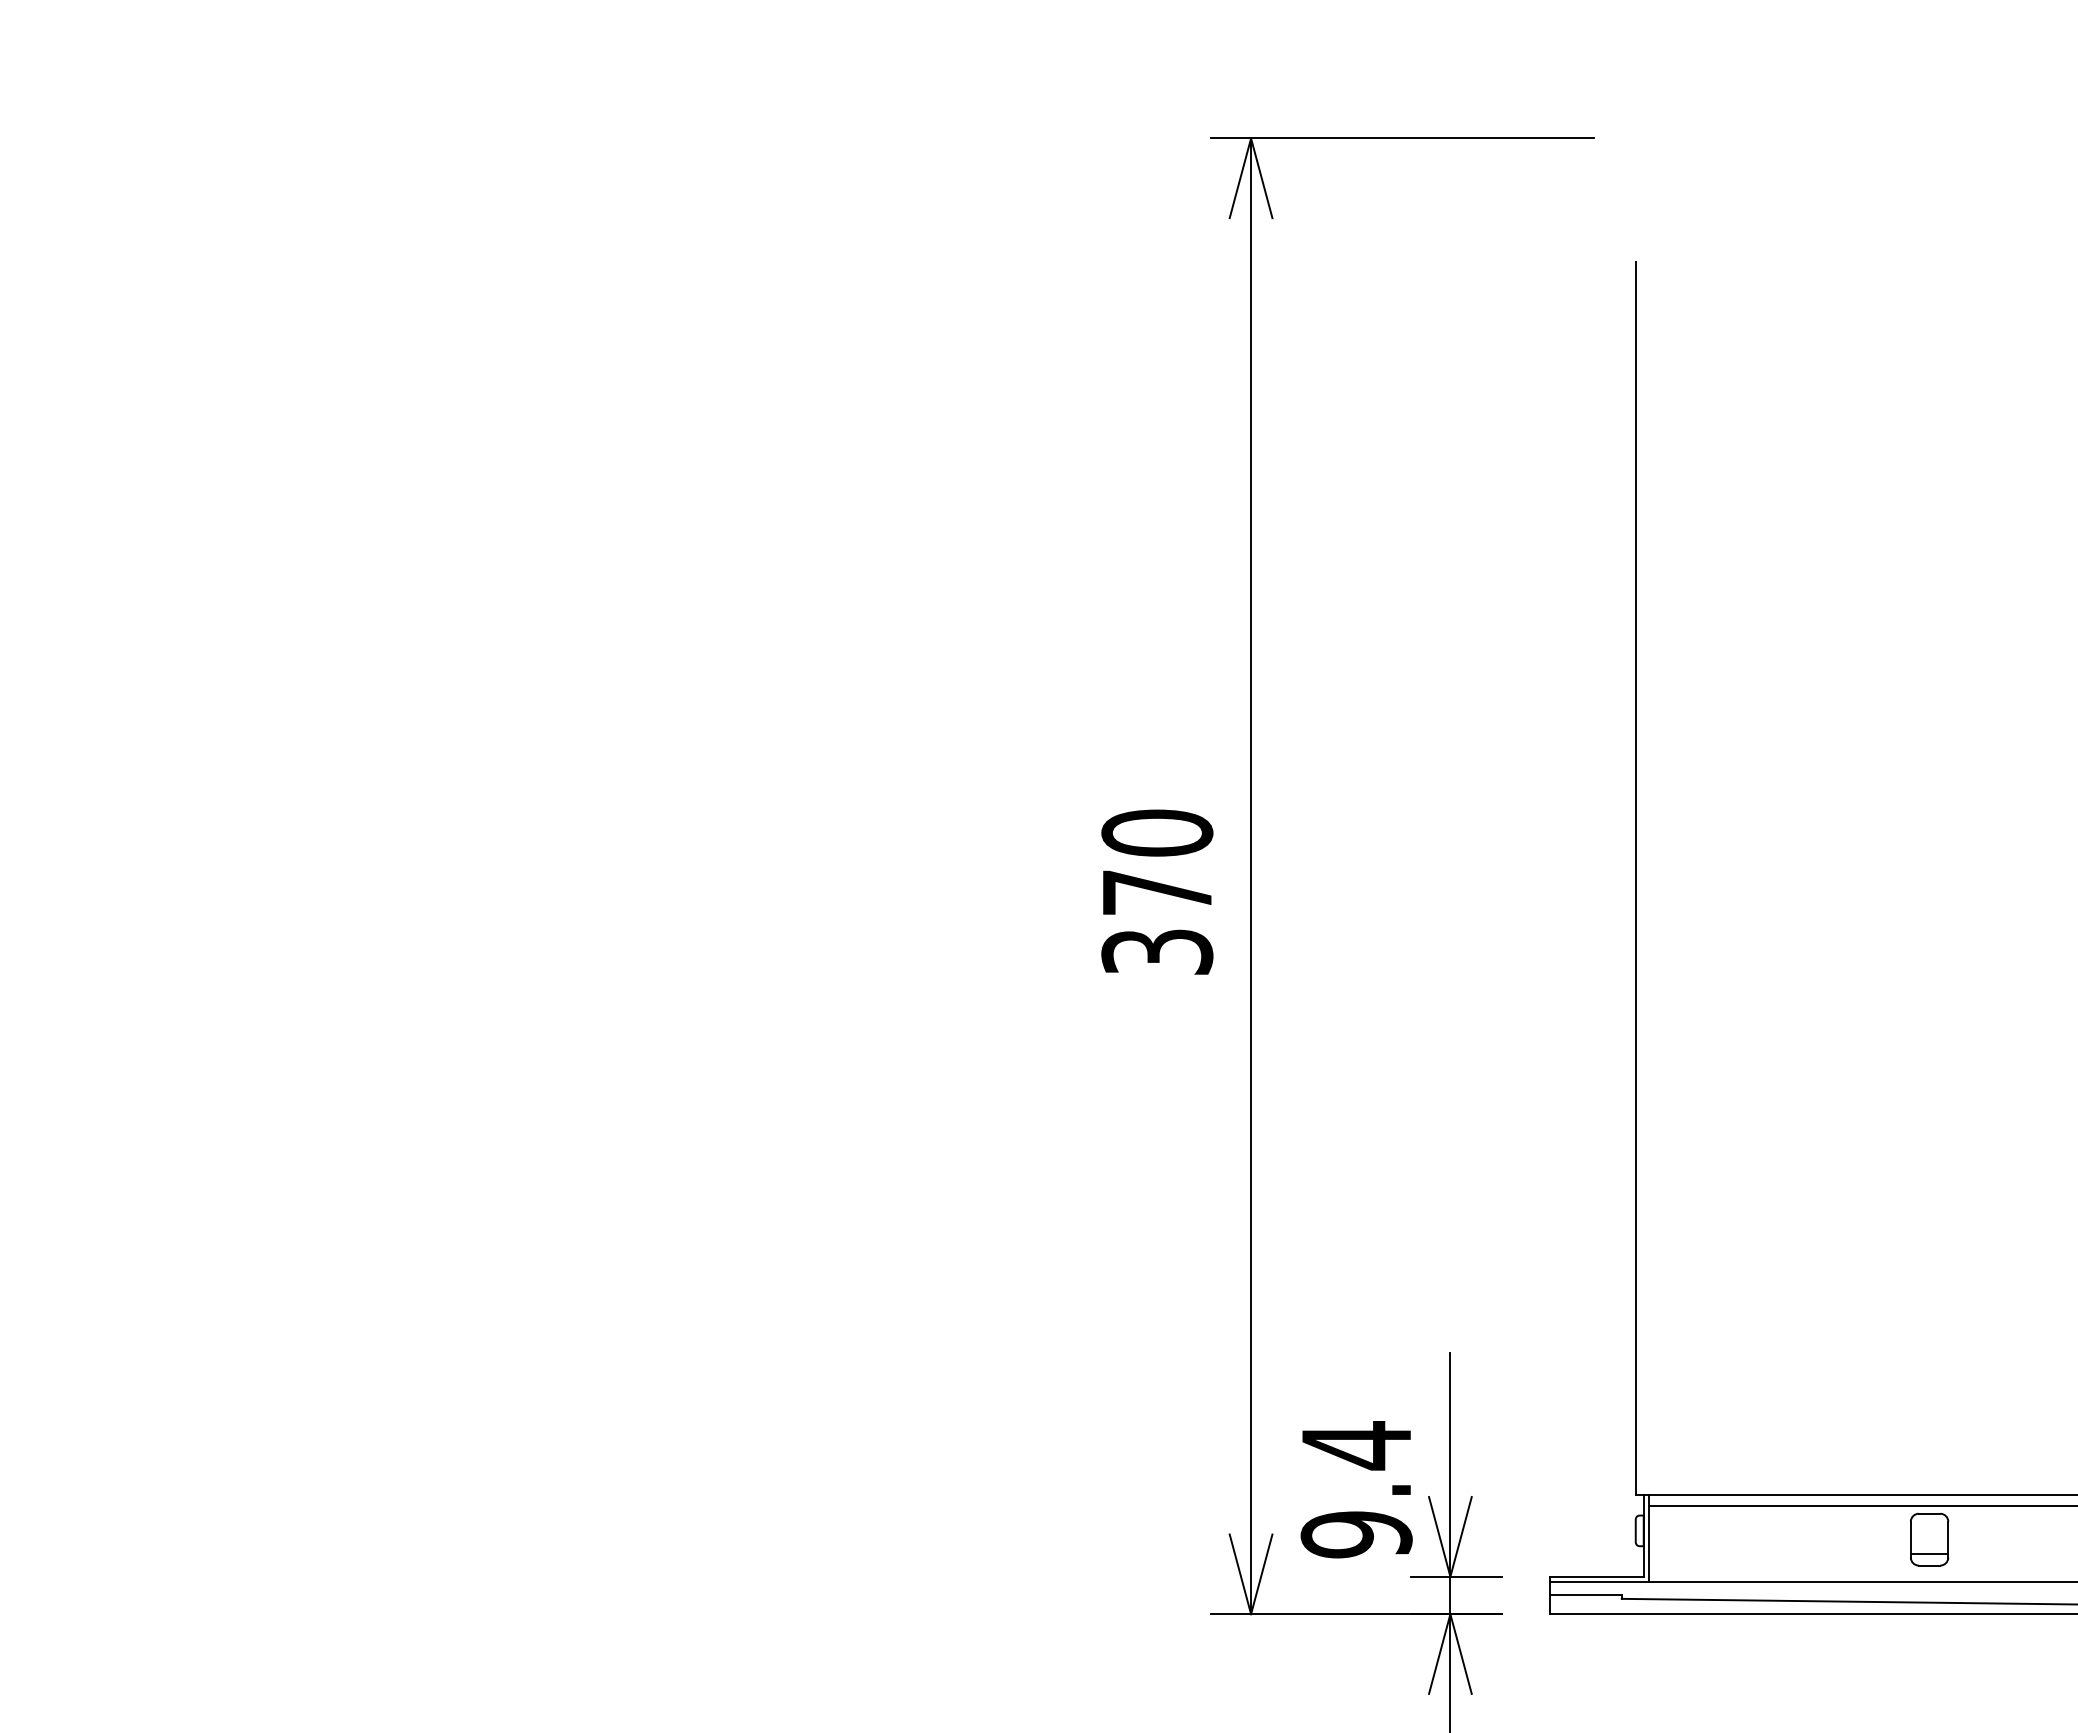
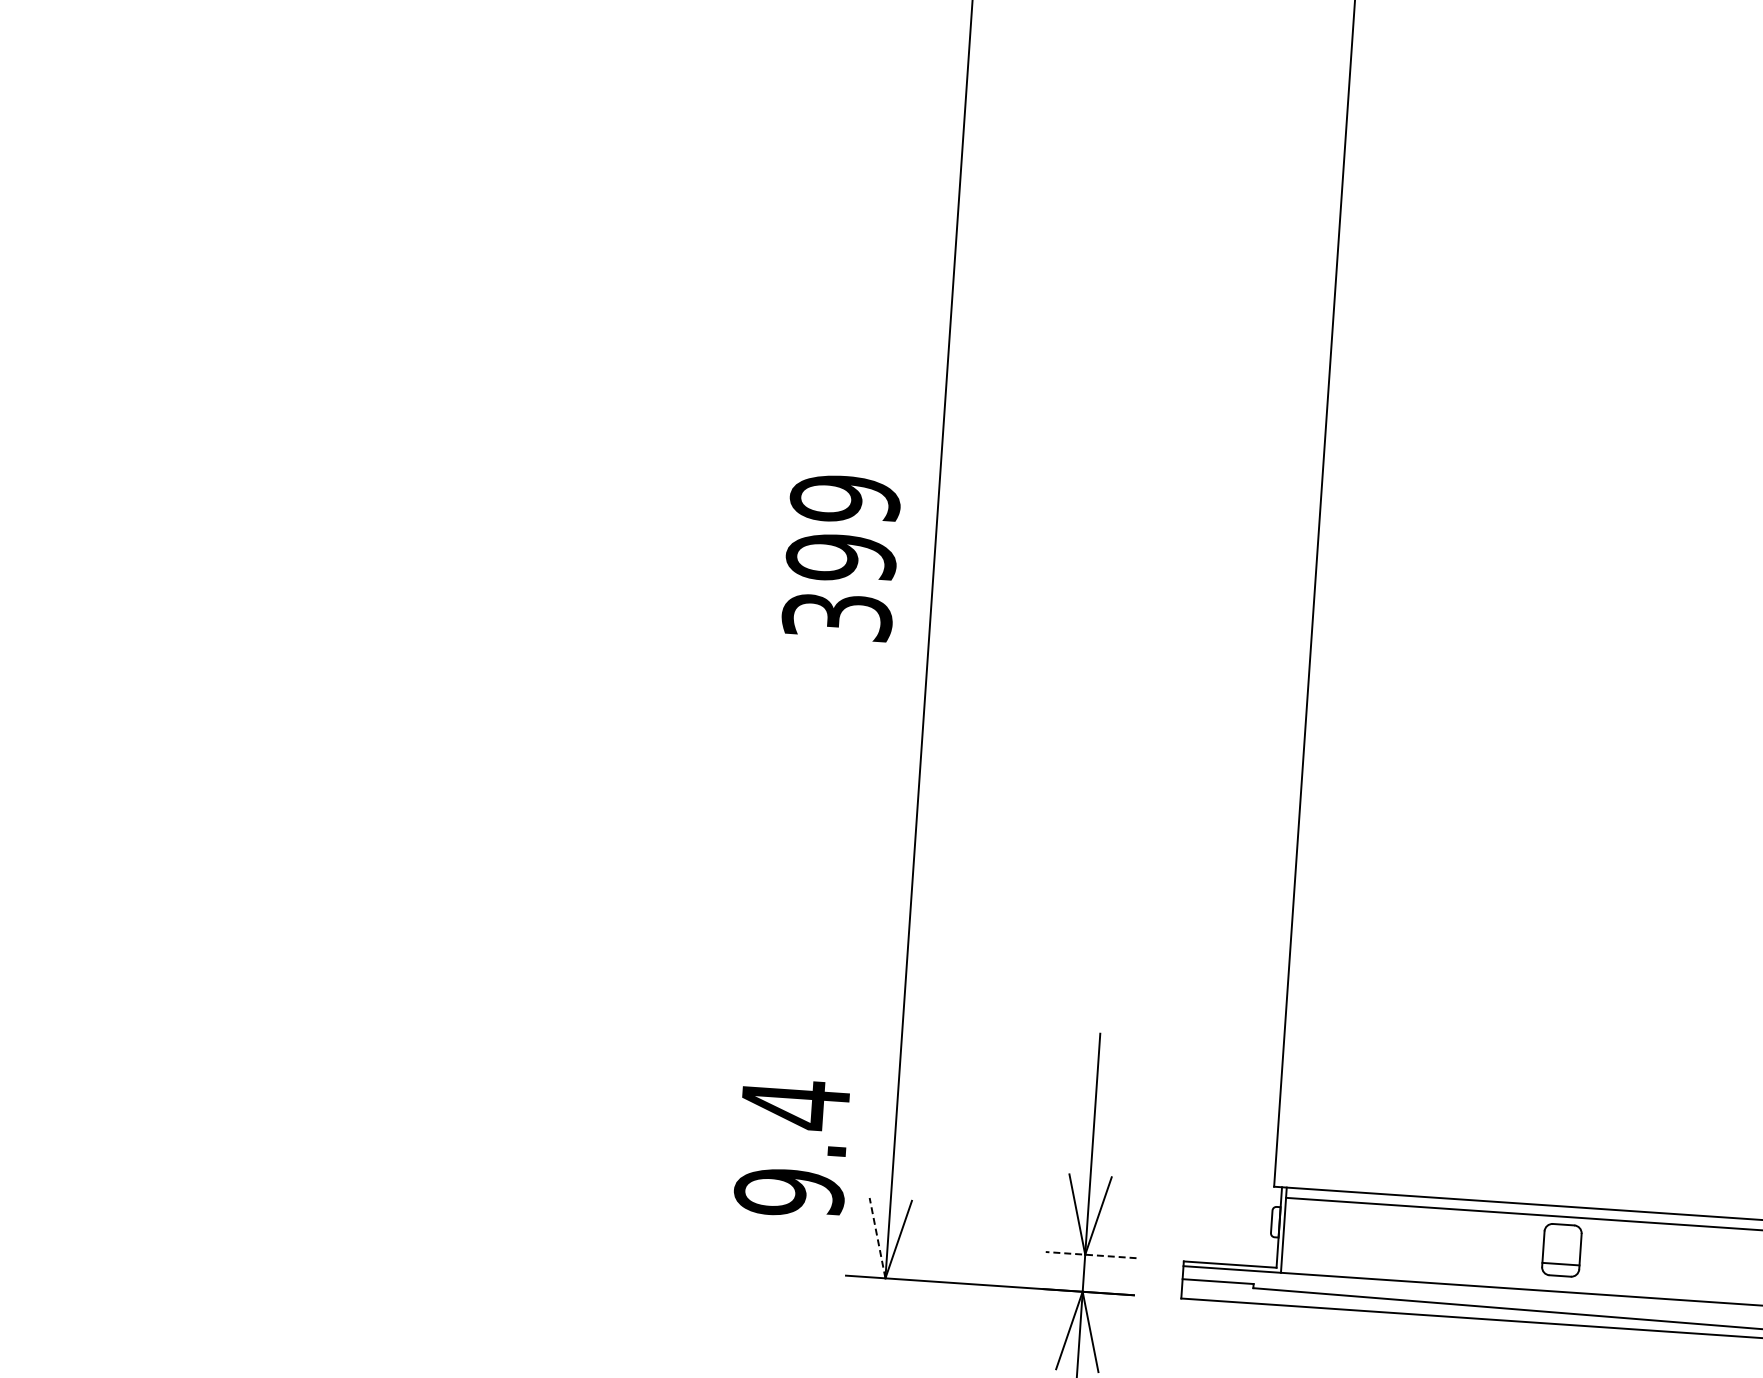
text: (1157, 862) -> (843, 528), 370 -> 399
text: (1356, 1489) -> (792, 1148), moved
line: (1240, 1573) -> (877, 1237), solid -> dashed
line: (1456, 1576) -> (1091, 1254), solid -> dashed

